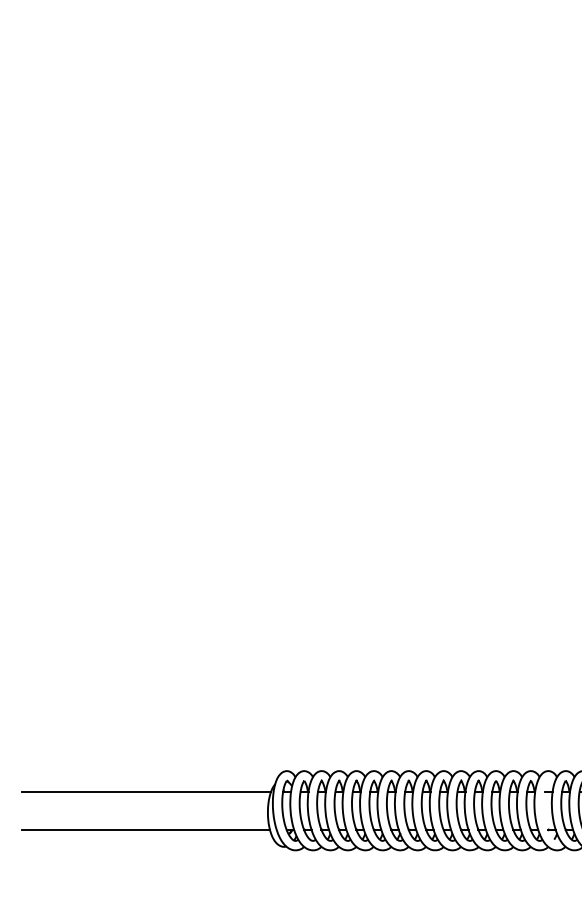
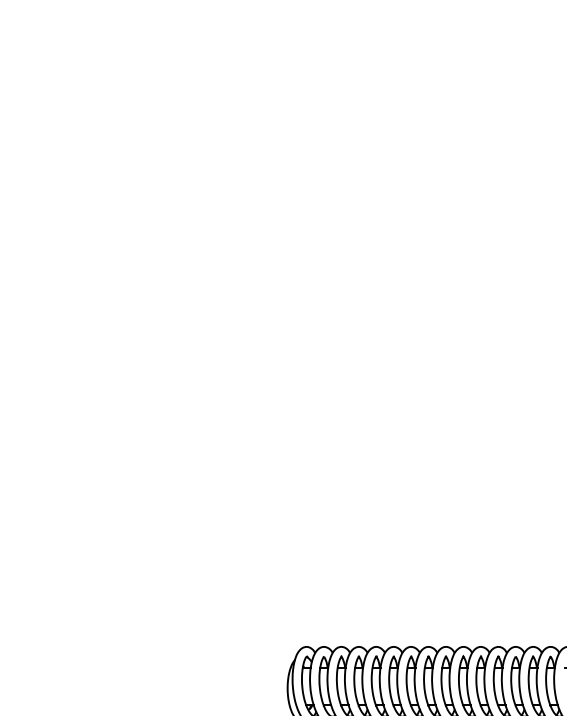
line: (146, 791) -> (166, 667), removed
line: (146, 829) -> (166, 705), removed

